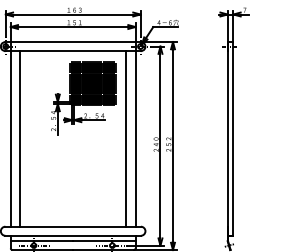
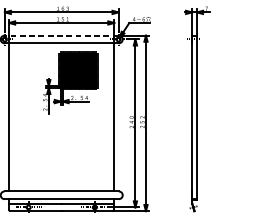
line: (72, 42) -> (61, 36), solid -> dashed
line: (20, 138) -> (17, 117), removed
line: (126, 138) -> (106, 117), removed

